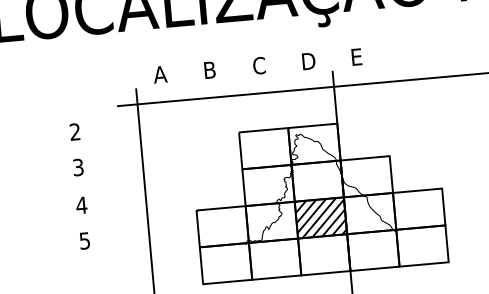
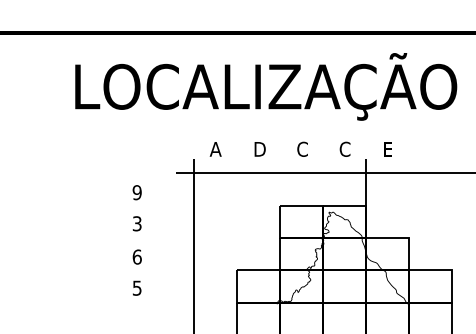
text: (308, 60) -> (345, 148), D -> C
text: (211, 70) -> (260, 149), B -> D
text: (74, 131) -> (136, 192), 2 -> 9
text: (80, 204) -> (136, 256), 4 -> 6
hatch: (319, 217) -> (343, 286), removed

